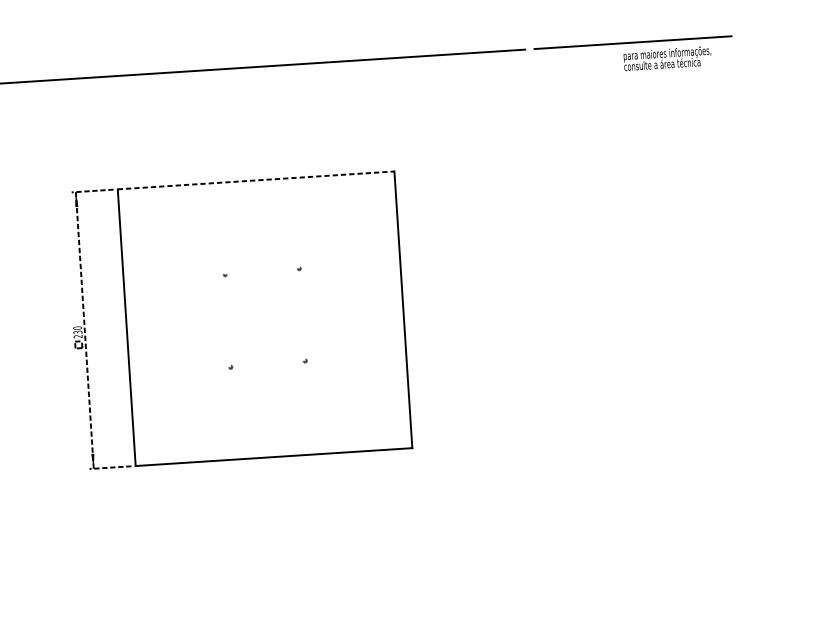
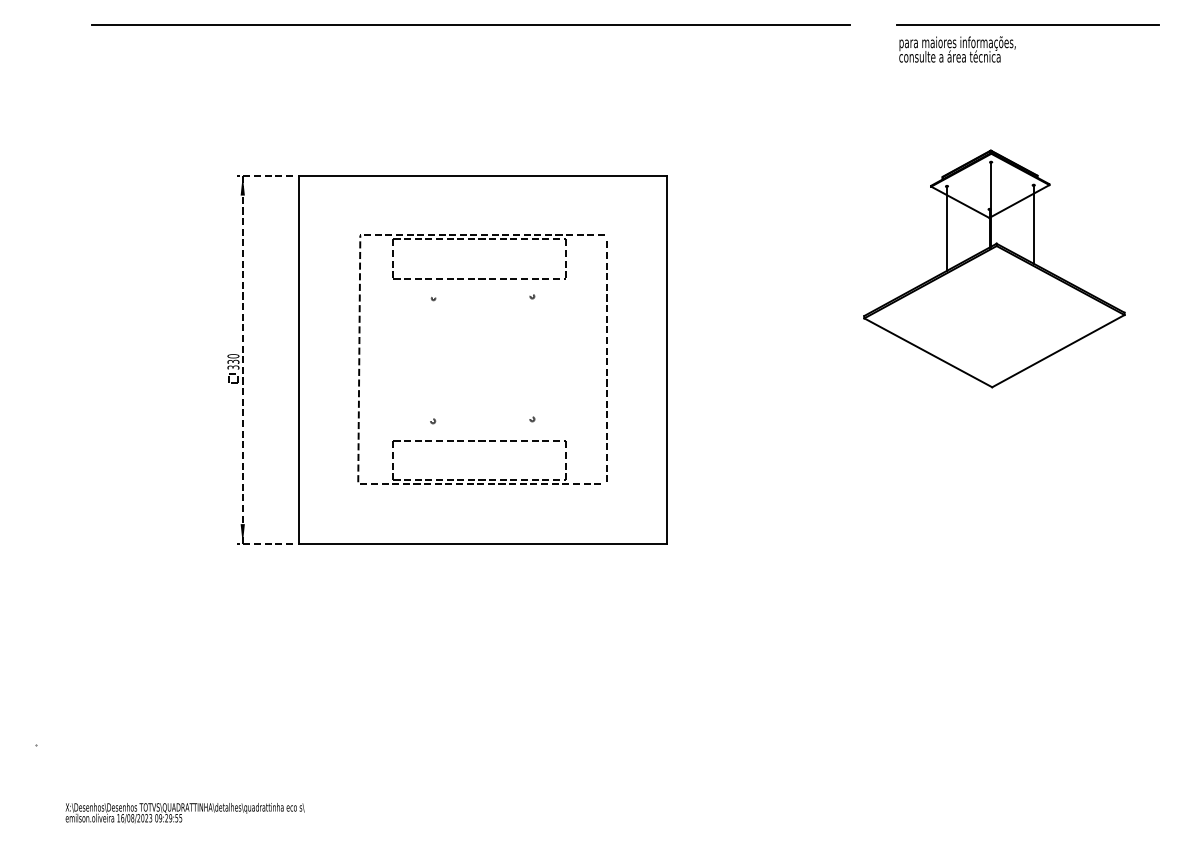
line: (632, 41) -> (1027, 24), moved
text: (667, 58) -> (957, 49), moved
line: (256, 180) -> (483, 175), dashed -> solid
part: (645, 225) -> (994, 268), added
part: (261, 258) -> (482, 279), added
text: (78, 336) -> (233, 367), 230 -> 330

